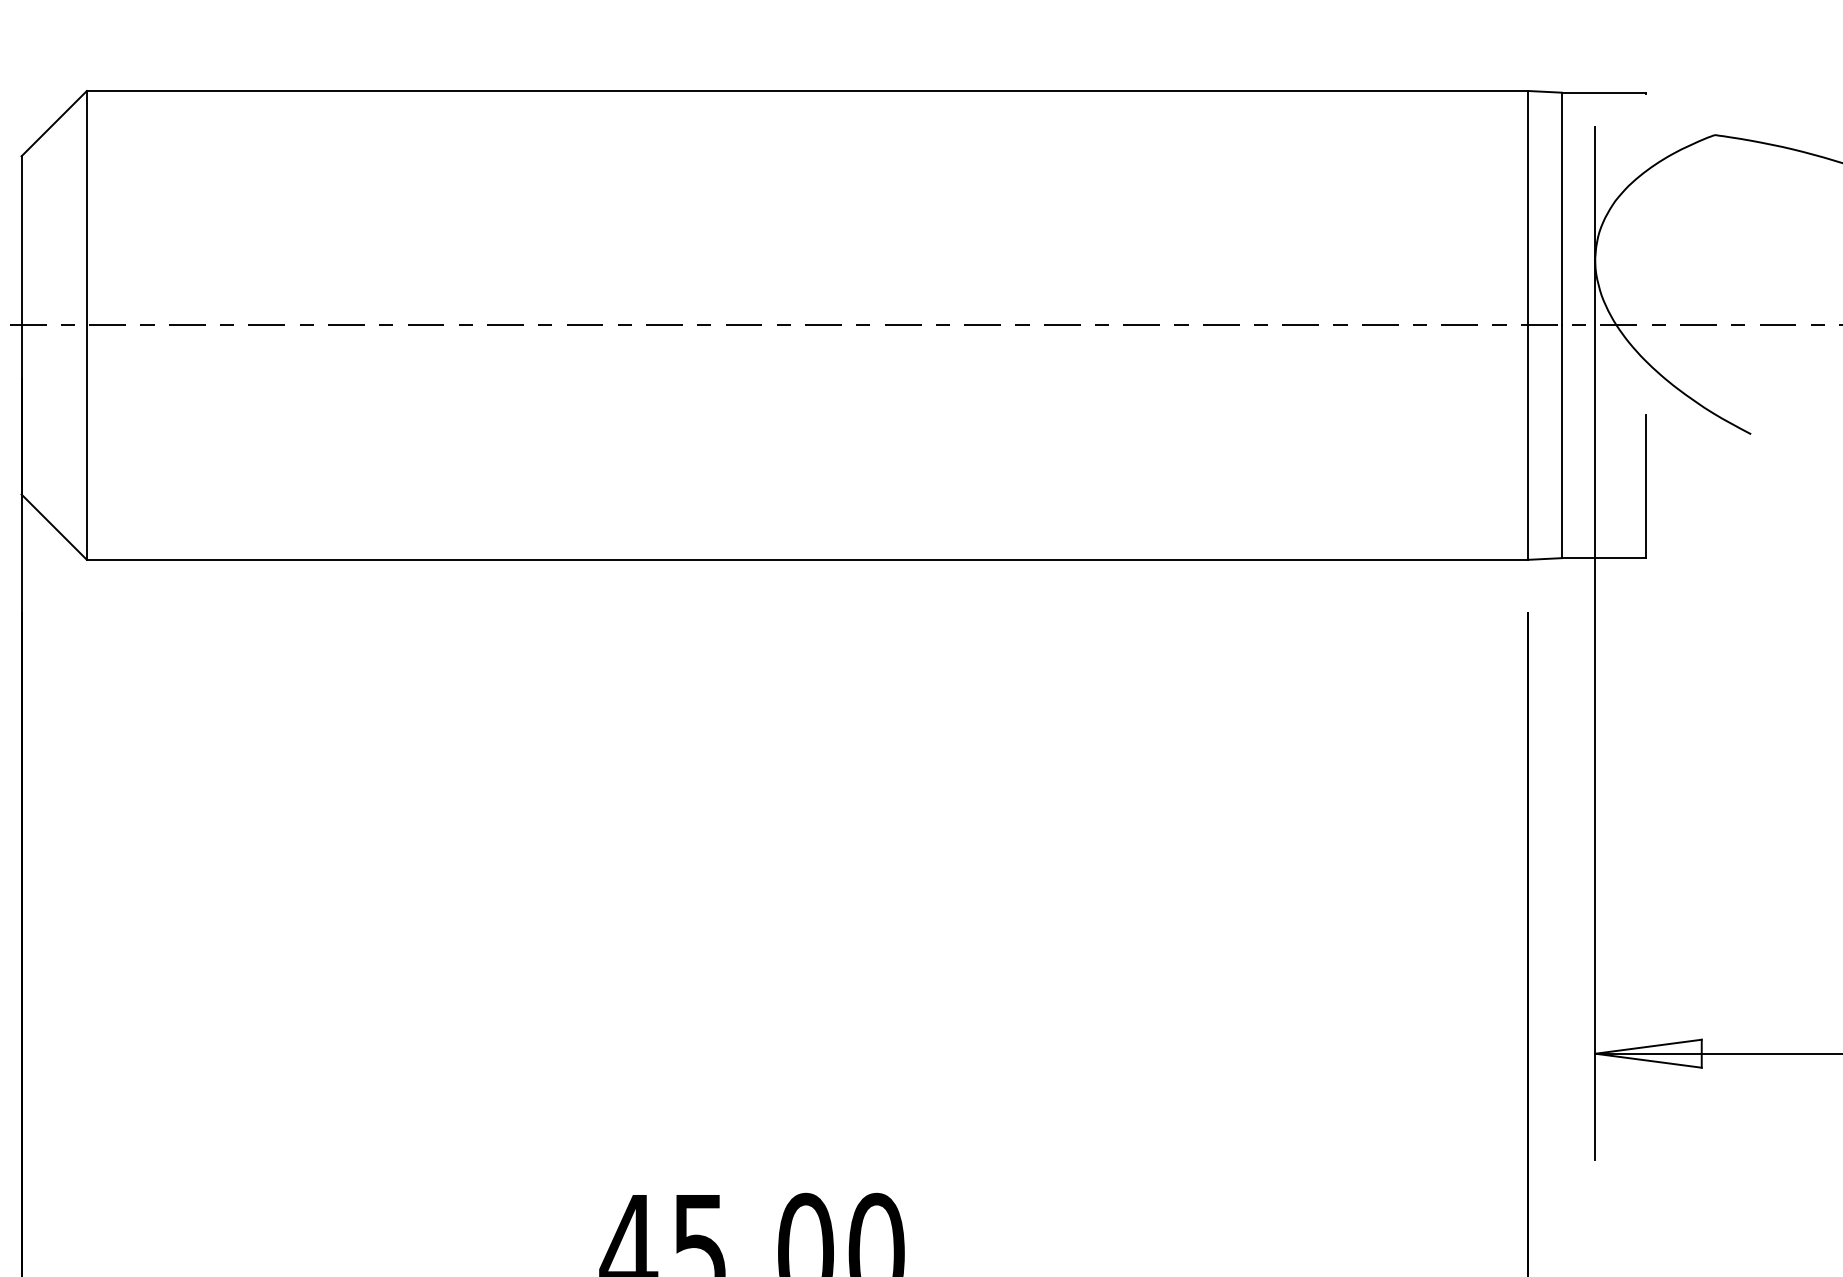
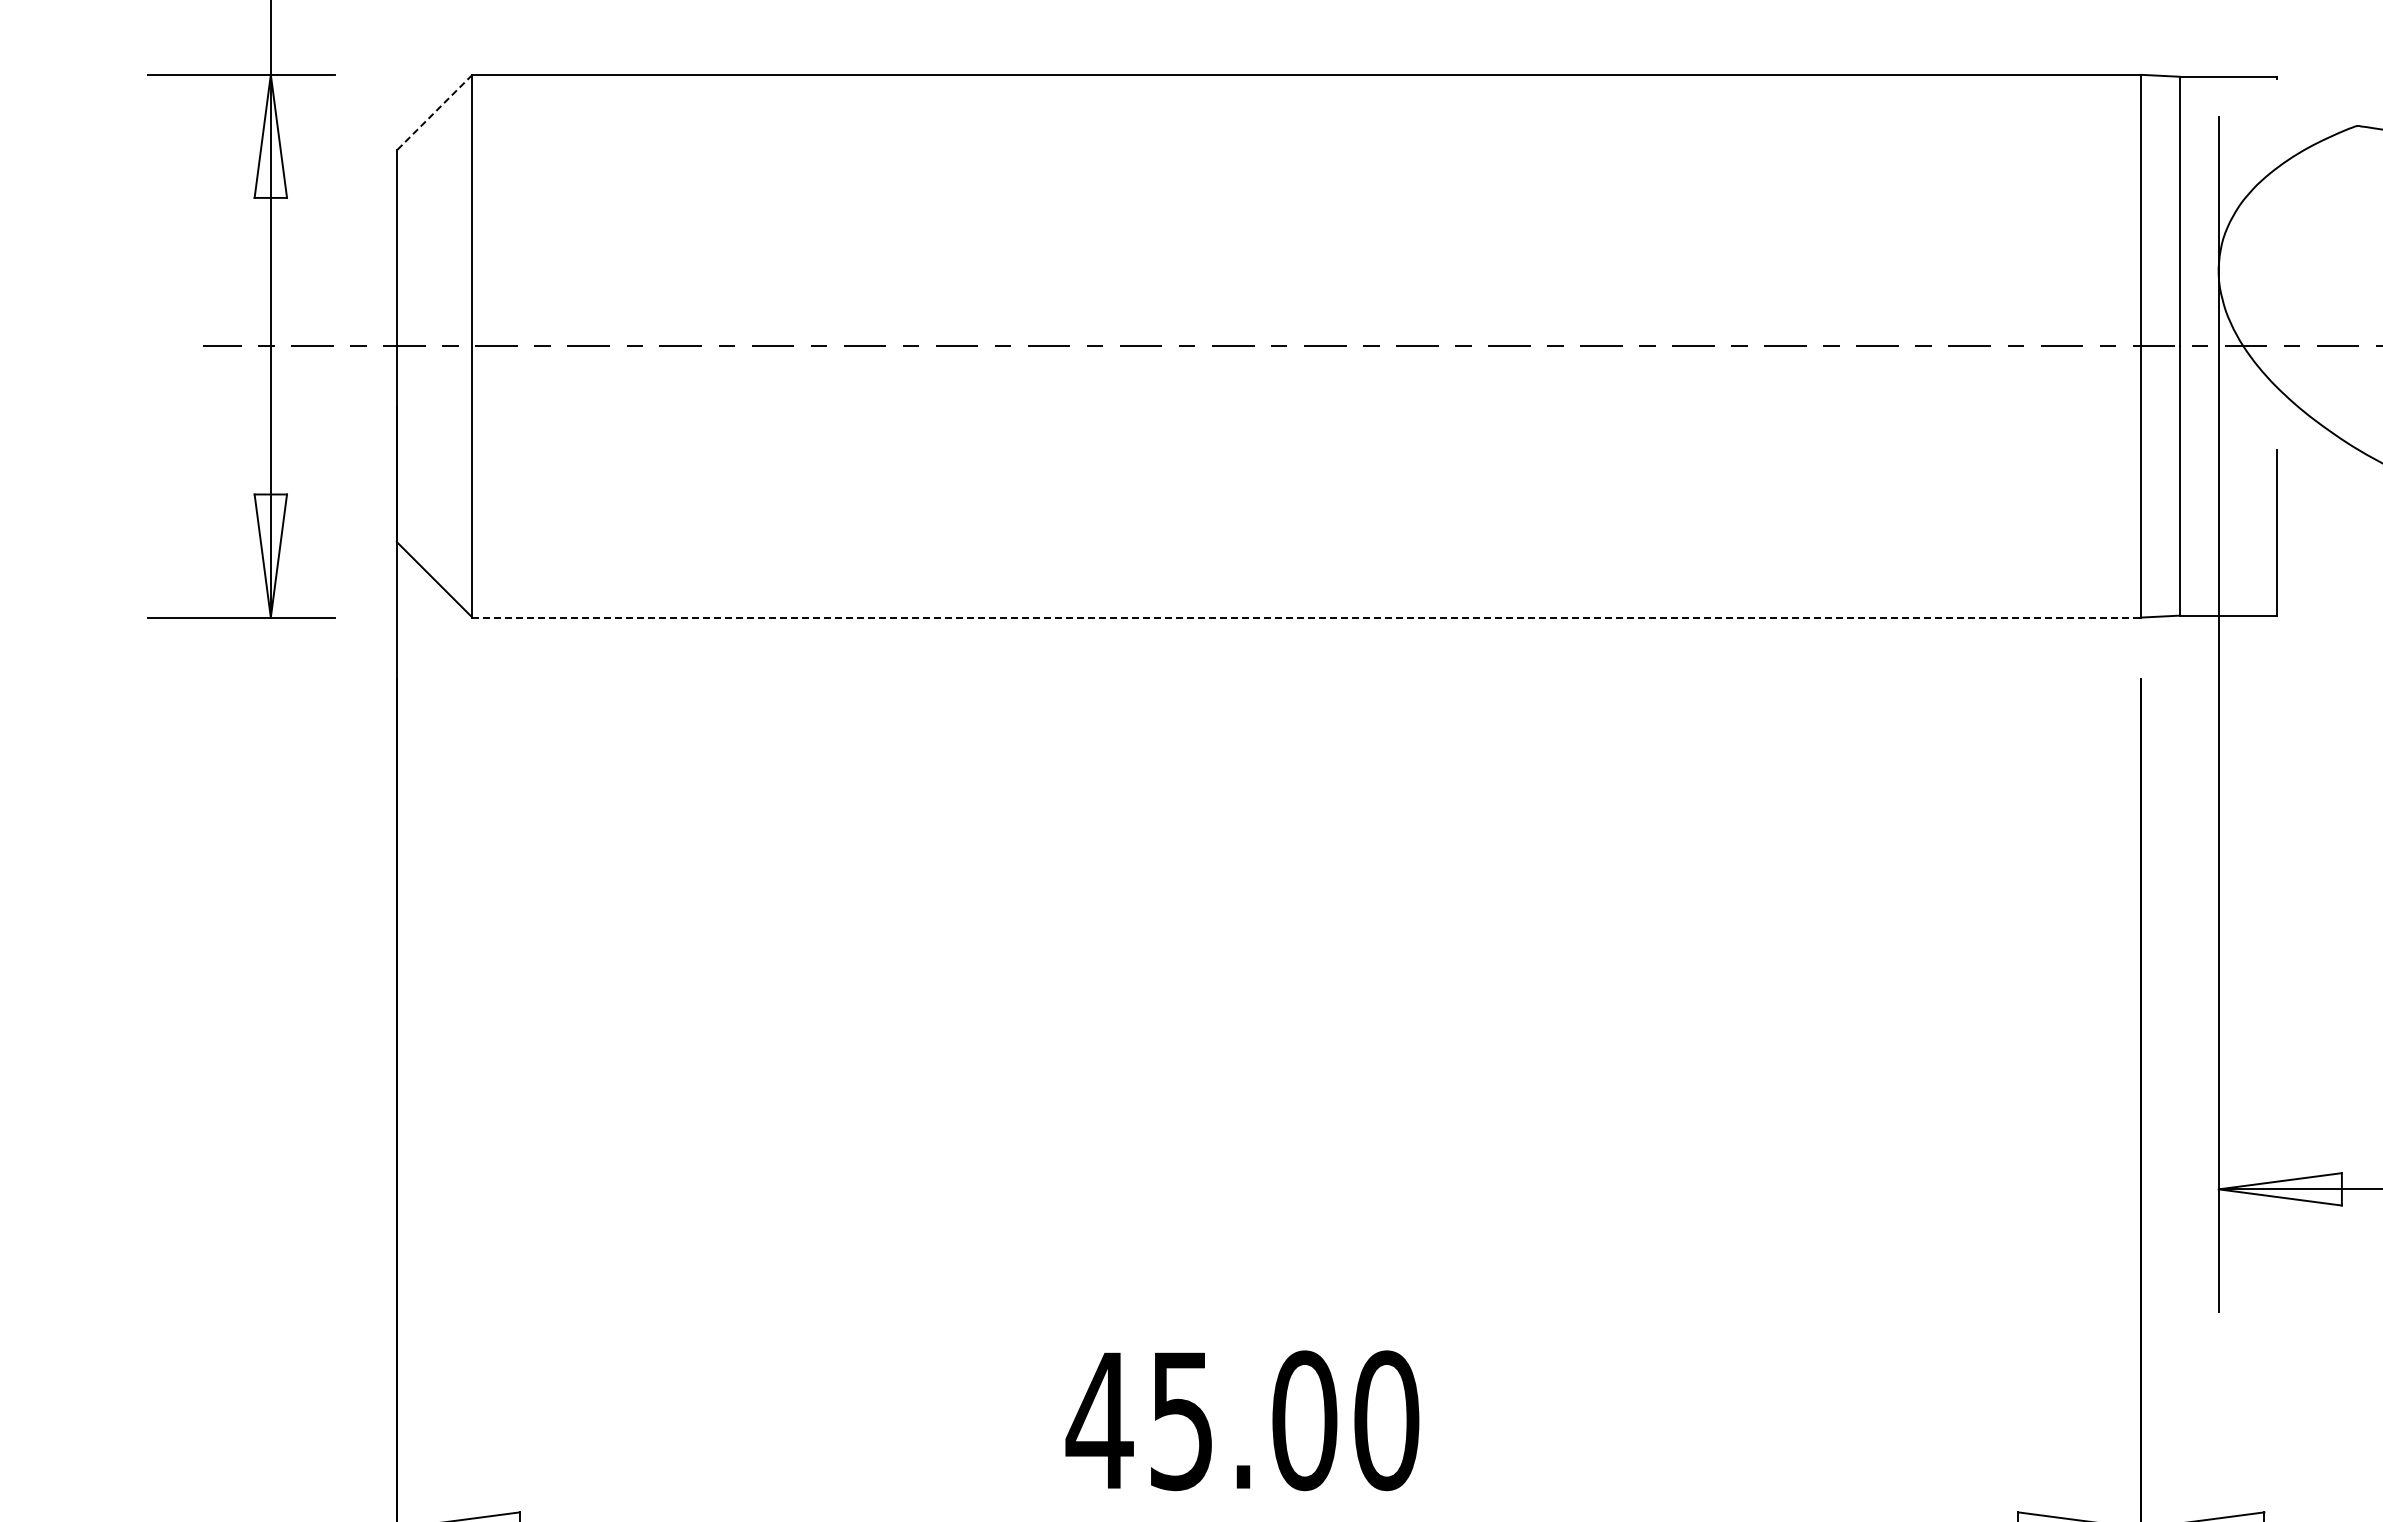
line: (54, 124) -> (434, 113), solid -> dashed
line: (808, 559) -> (1307, 617), solid -> dashed

